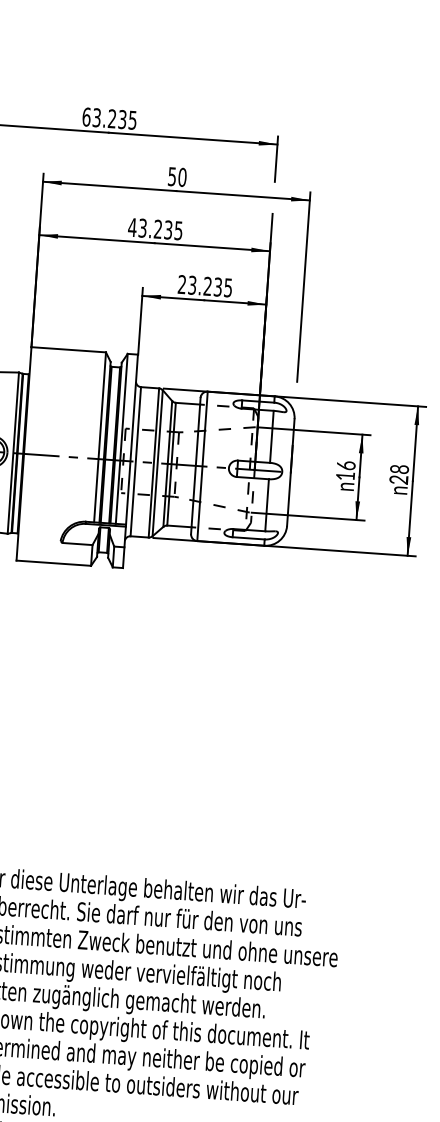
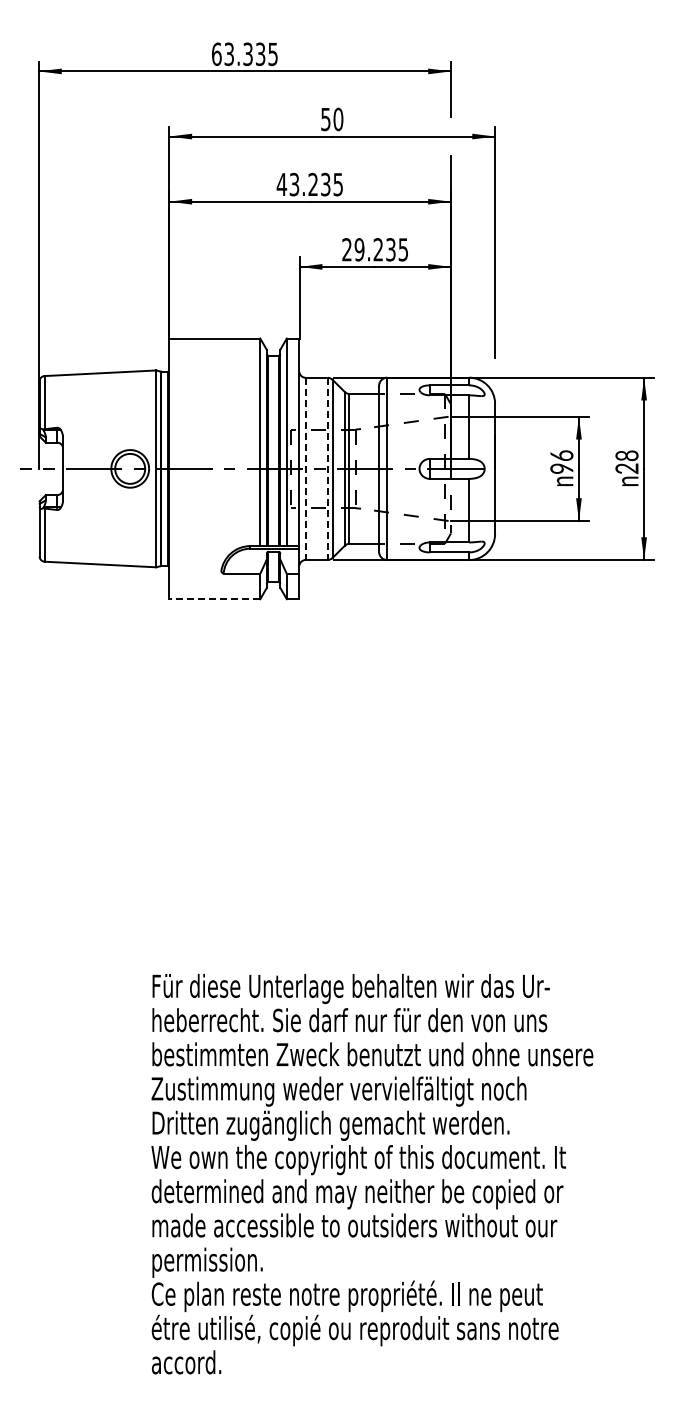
text: (111, 119) -> (247, 54), 63.235 -> 63.335
text: (192, 285) -> (359, 249), 23.235 -> 29.235
line: (135, 462) -> (305, 469), solid -> dashed
line: (153, 463) -> (327, 469), solid -> dashed
text: (345, 476) -> (561, 468), 16 -> 96
line: (53, 563) -> (214, 599), solid -> dashed

